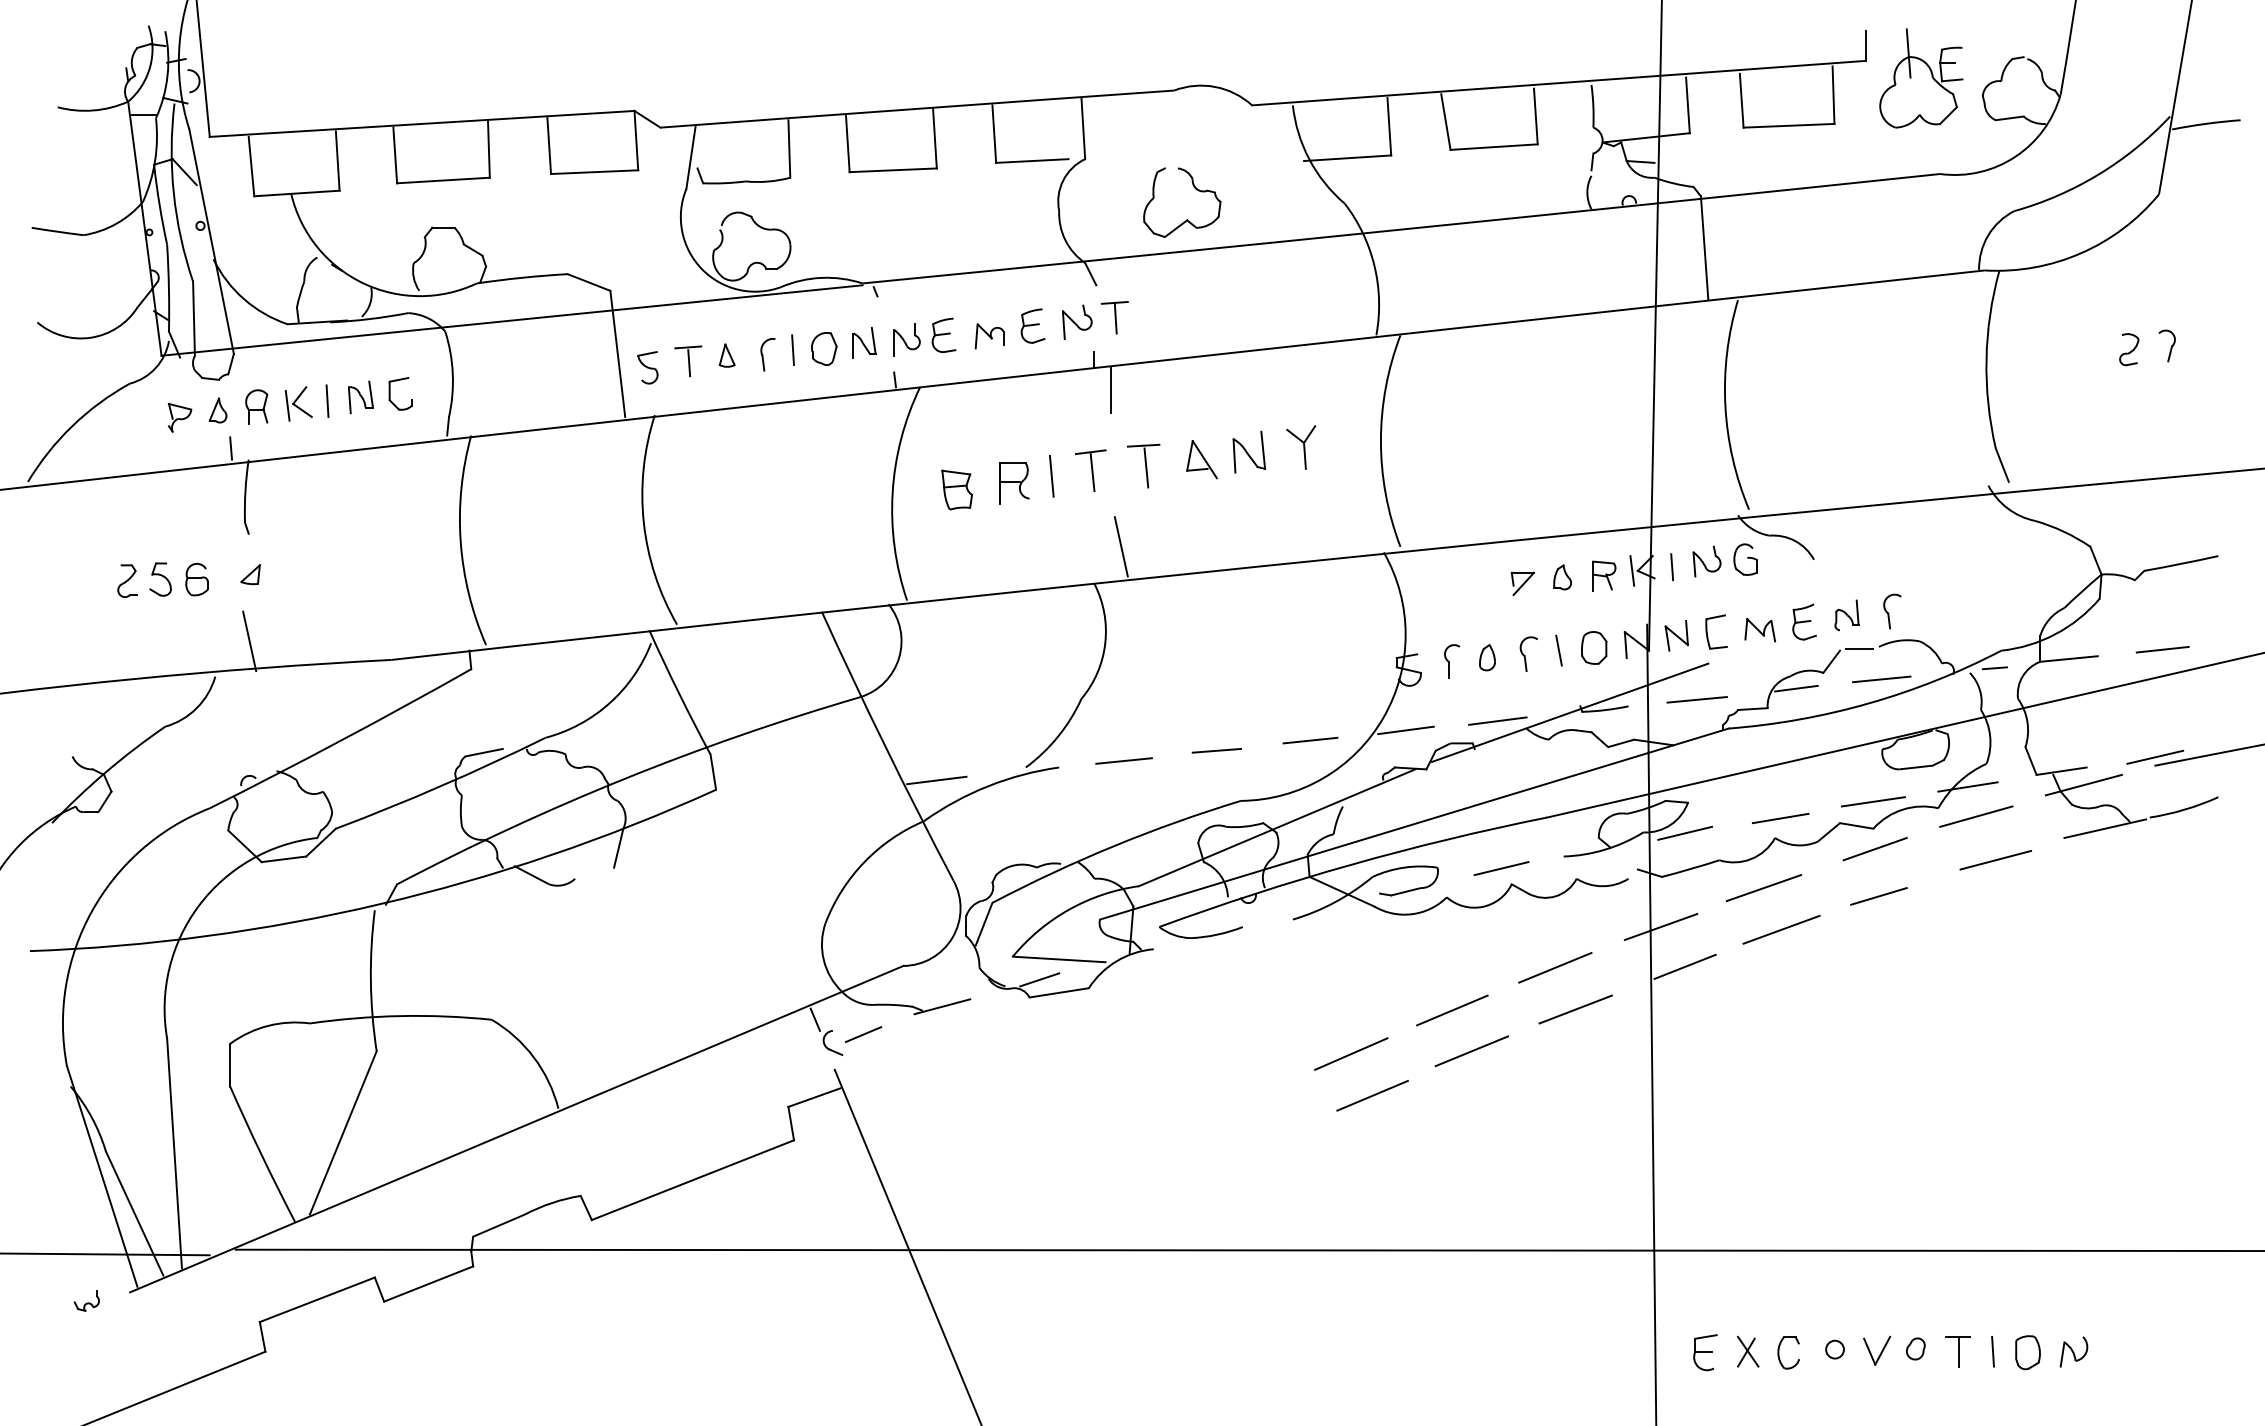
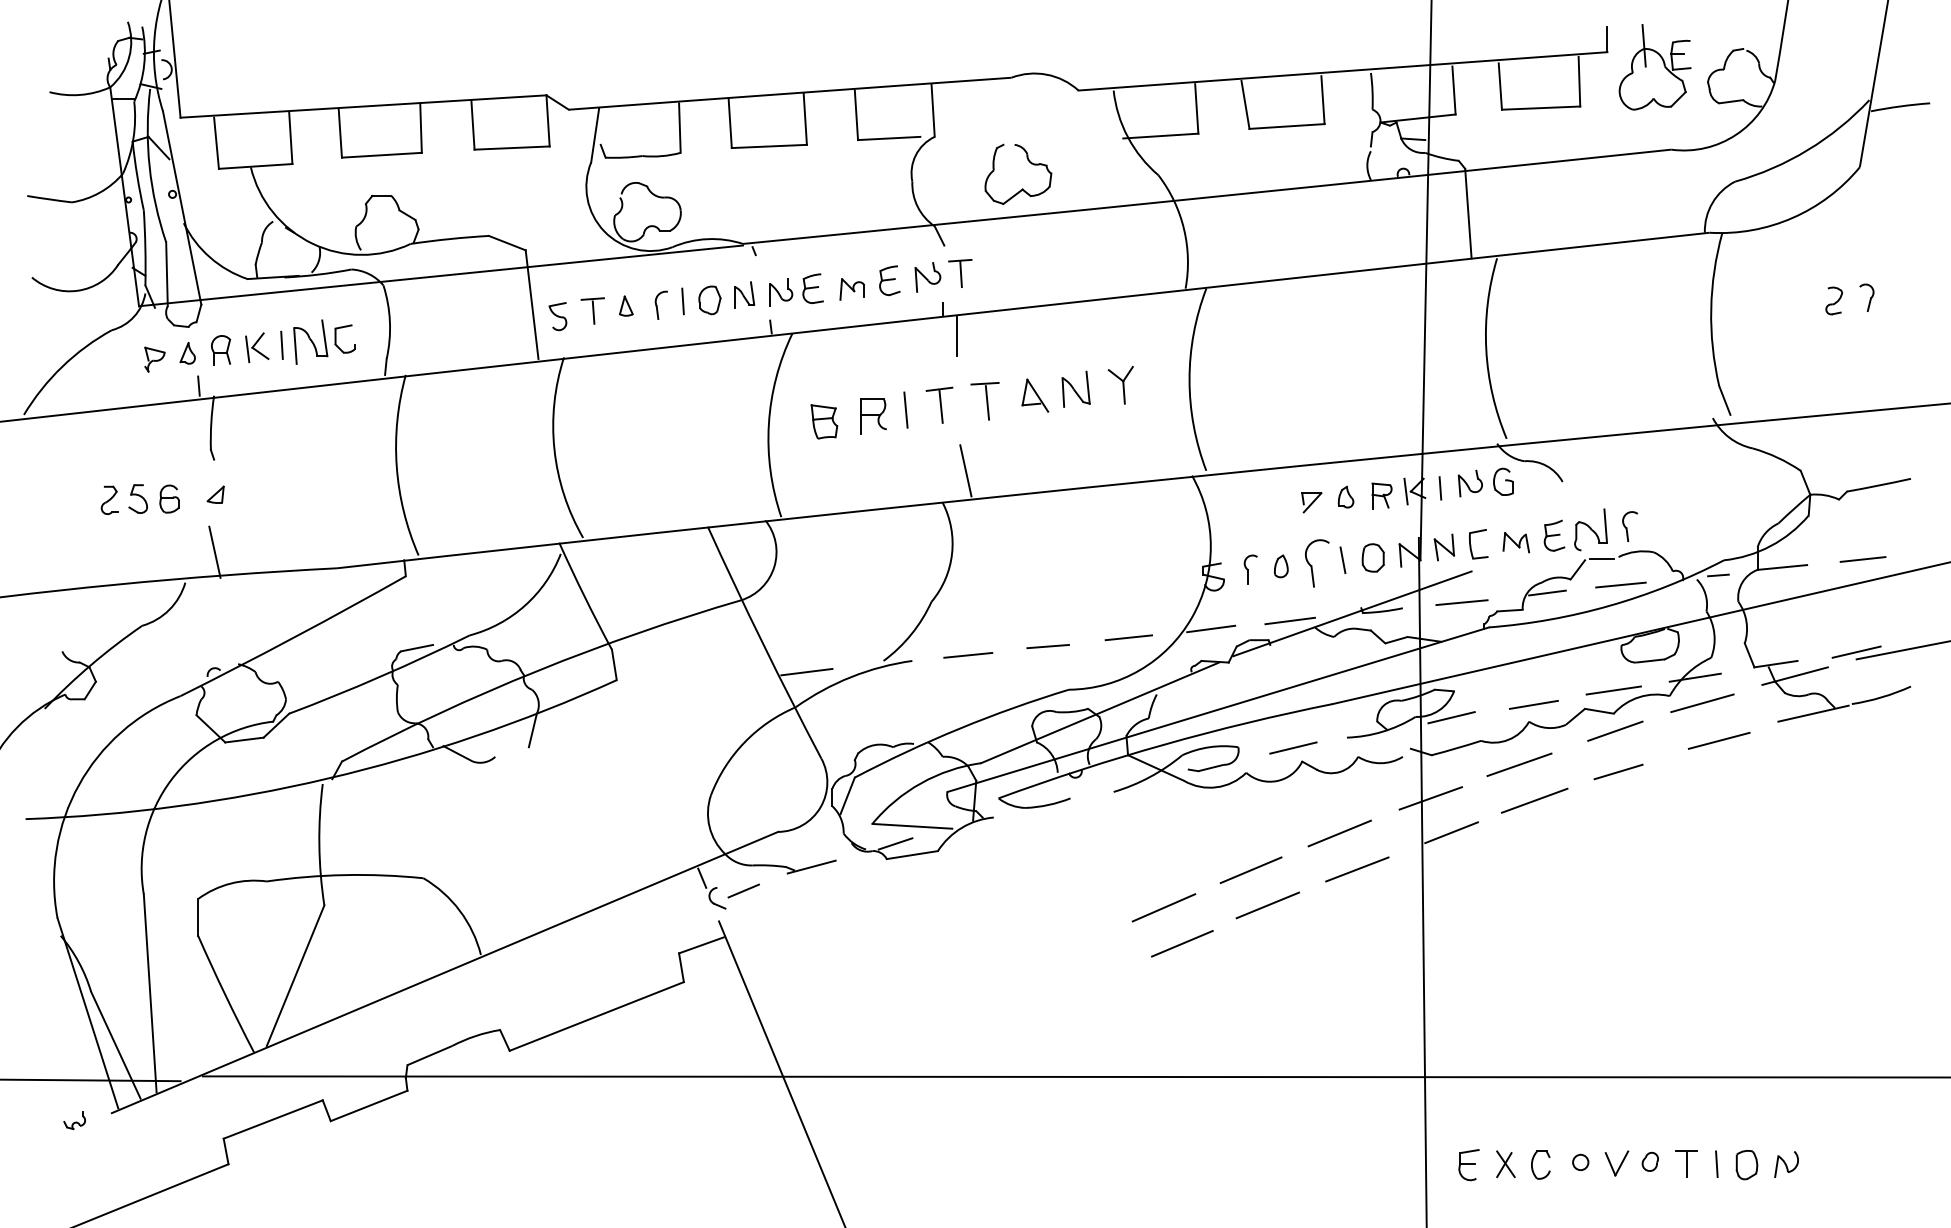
part: (360, 397) -> (310, 342), size x1.6
part: (1846, 615) -> (1590, 530), size x1.6
part: (1528, 653) -> (1316, 562), size x1.6

